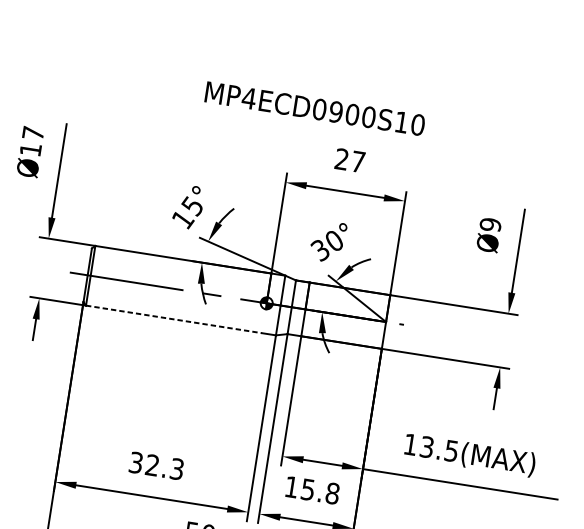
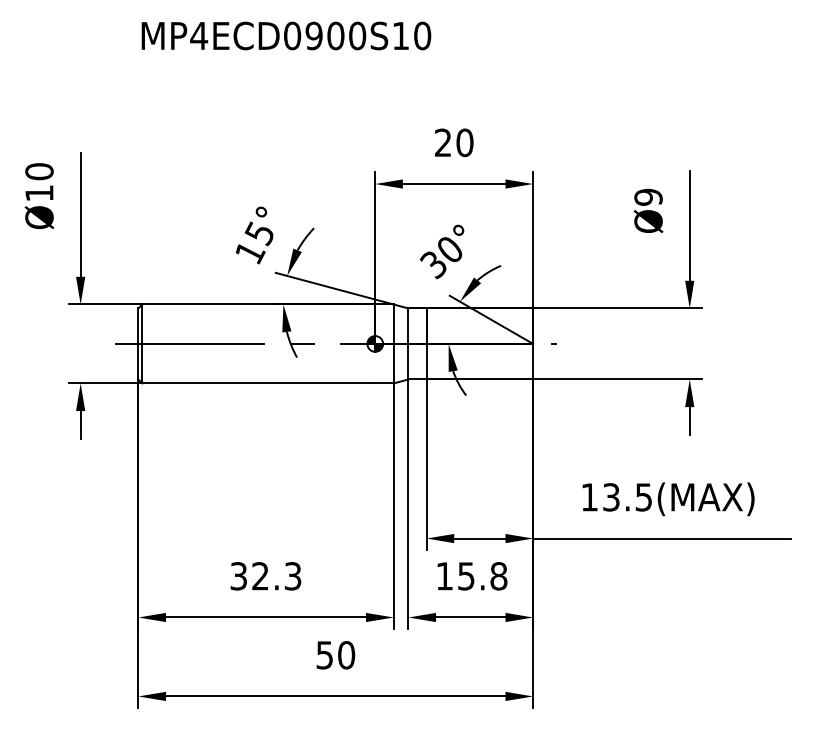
text: (315, 108) -> (286, 35), moved
text: (33, 133) -> (39, 171), Ø17 -> Ø10
text: (358, 161) -> (464, 142), 27 -> 20
line: (174, 319) -> (259, 383), dashed -> solid

